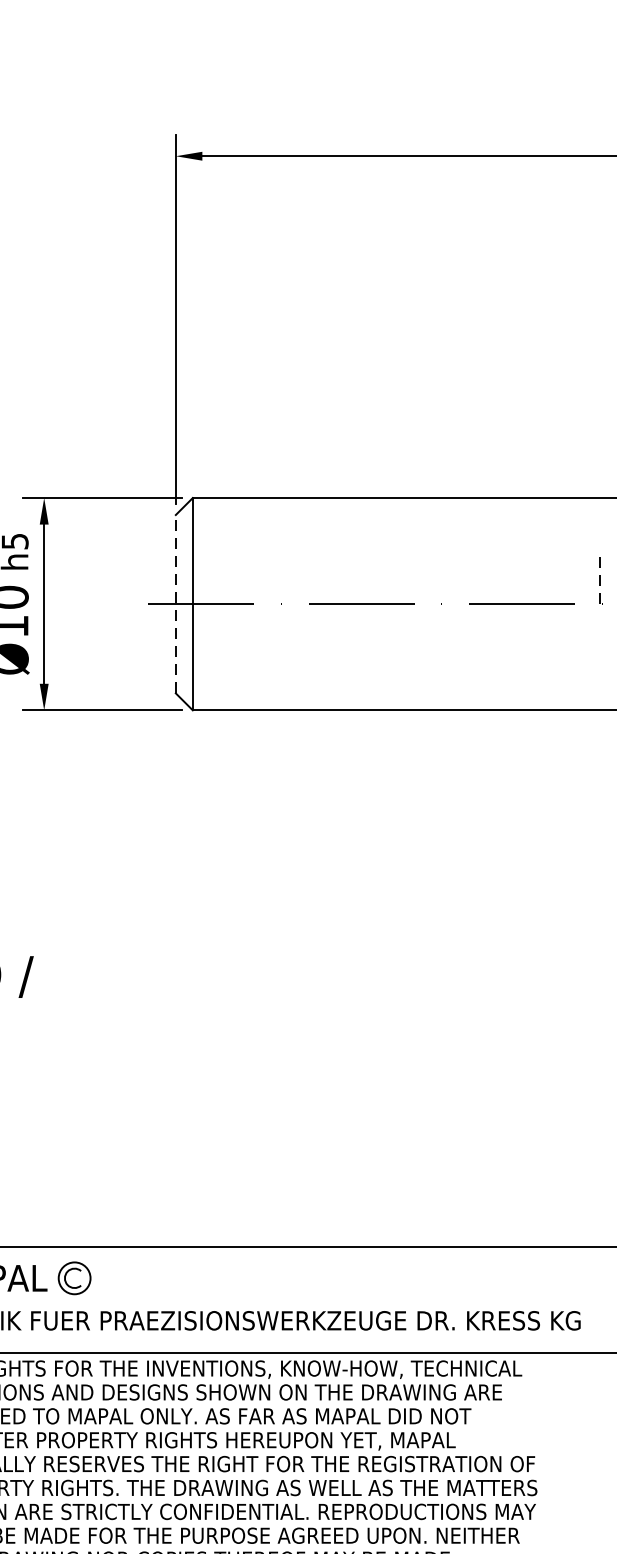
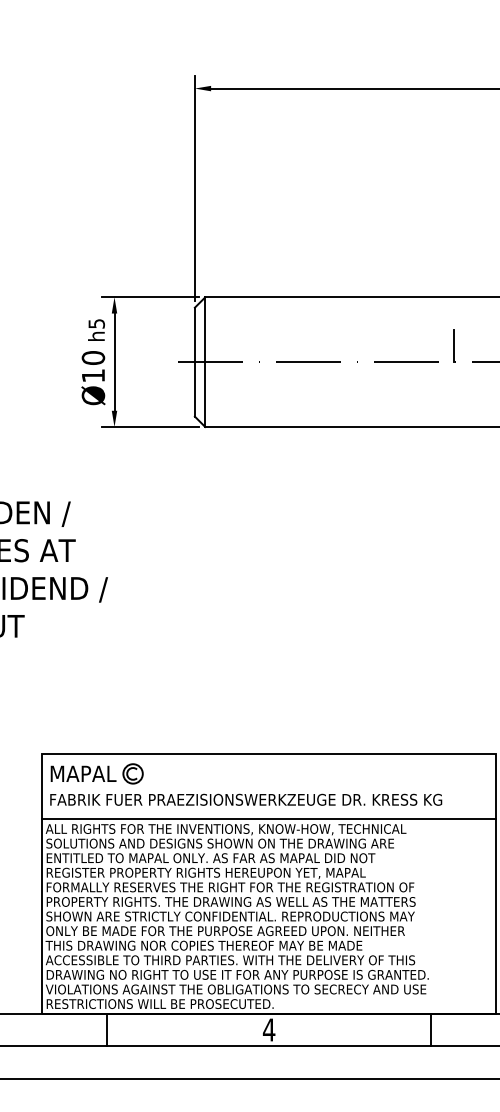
line: (600, 576) -> (454, 345), dashed -> solid
line: (175, 603) -> (194, 361), dashed -> solid

